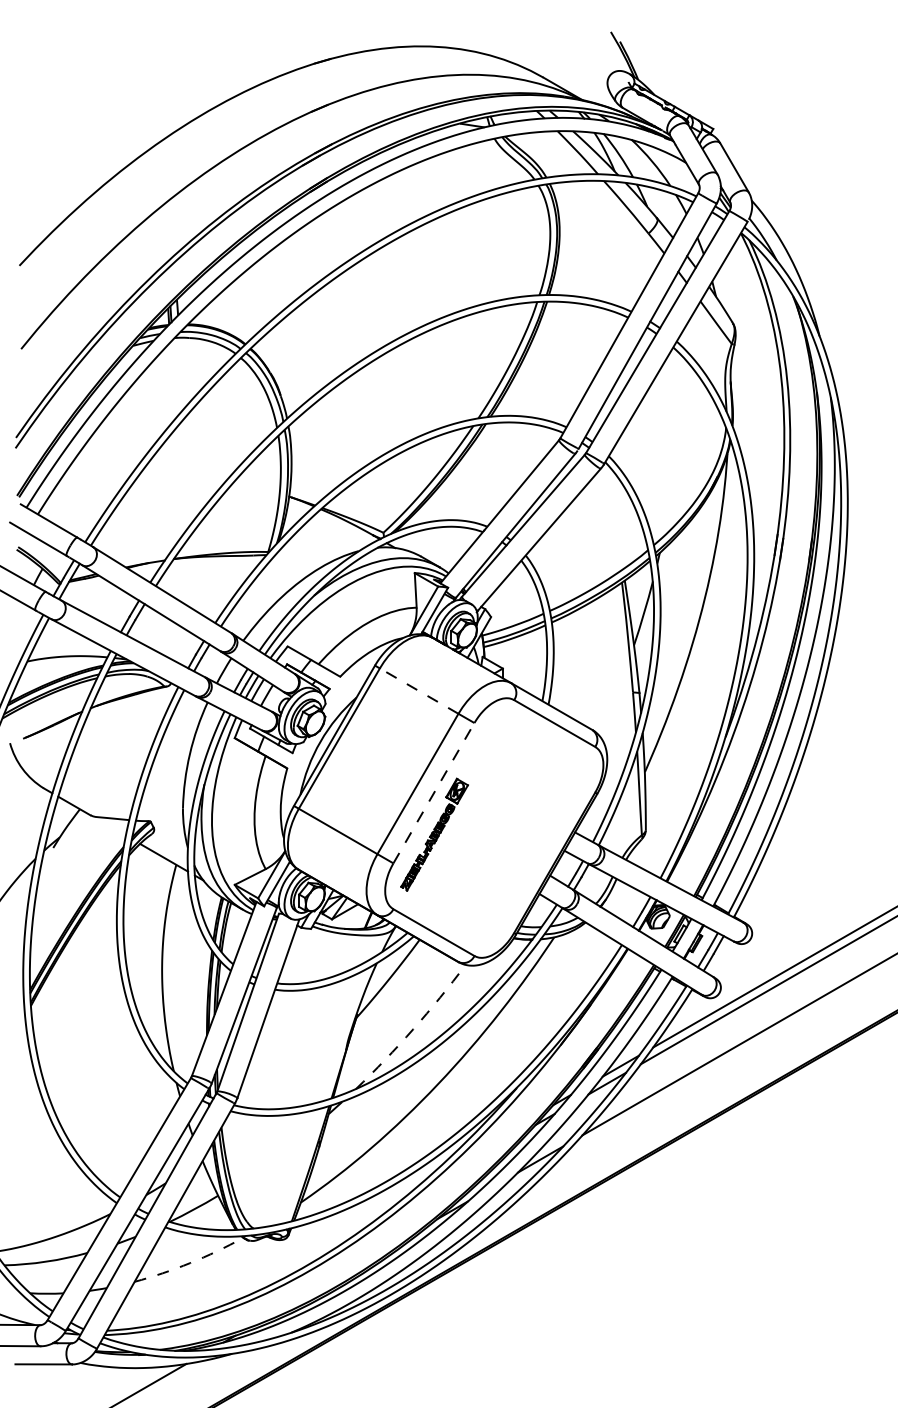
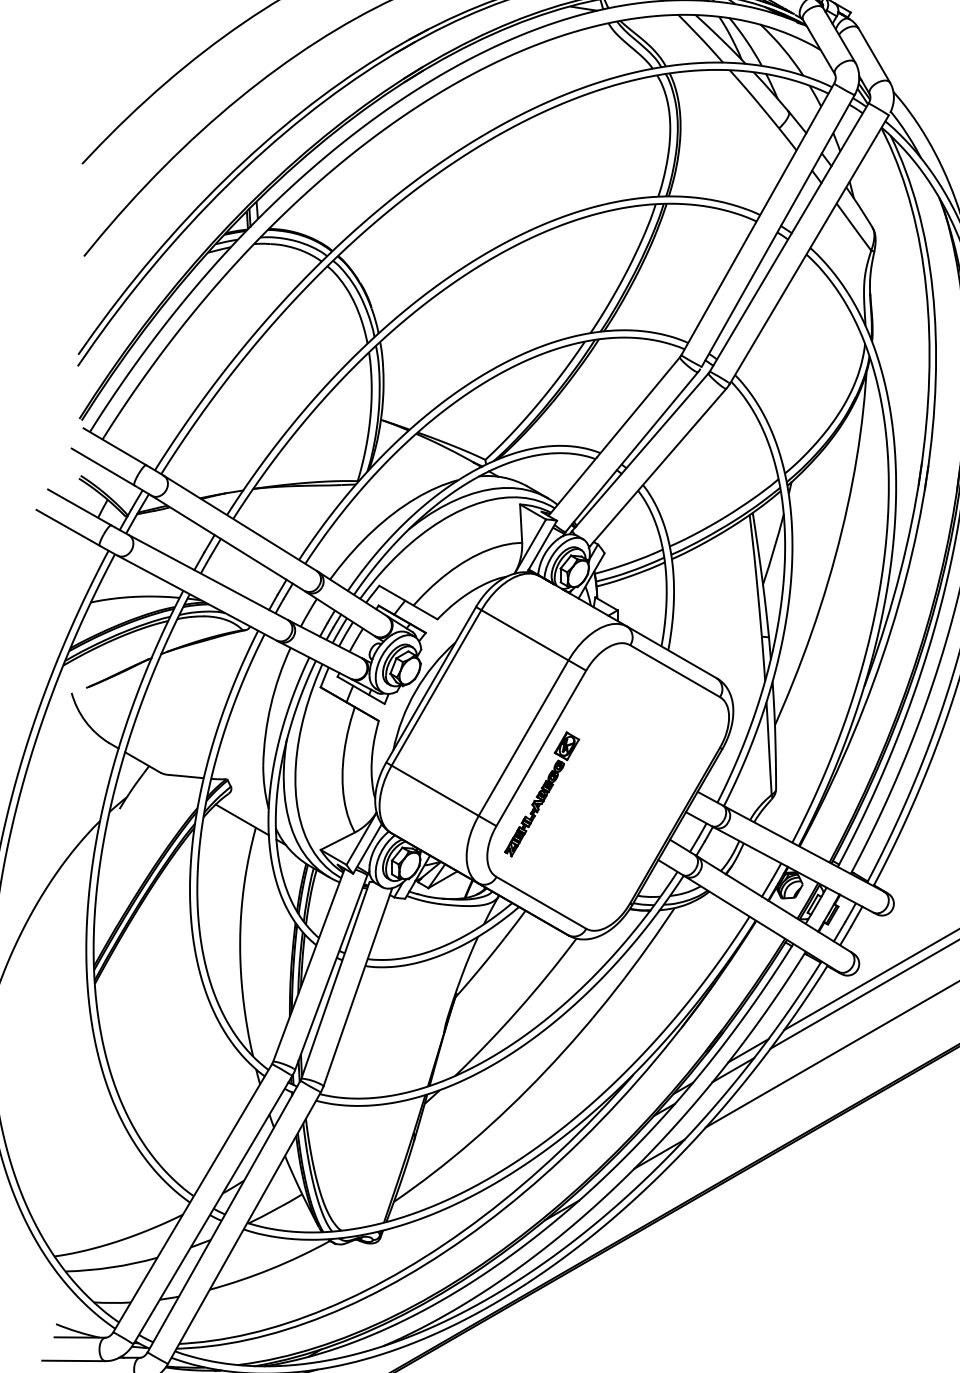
line: (418, 690) -> (524, 634), dashed -> solid
line: (434, 792) -> (541, 747), dashed -> solid
arc: (413, 1029) -> (518, 1010), dashed -> solid
arc: (190, 1263) -> (271, 1269), dashed -> solid

